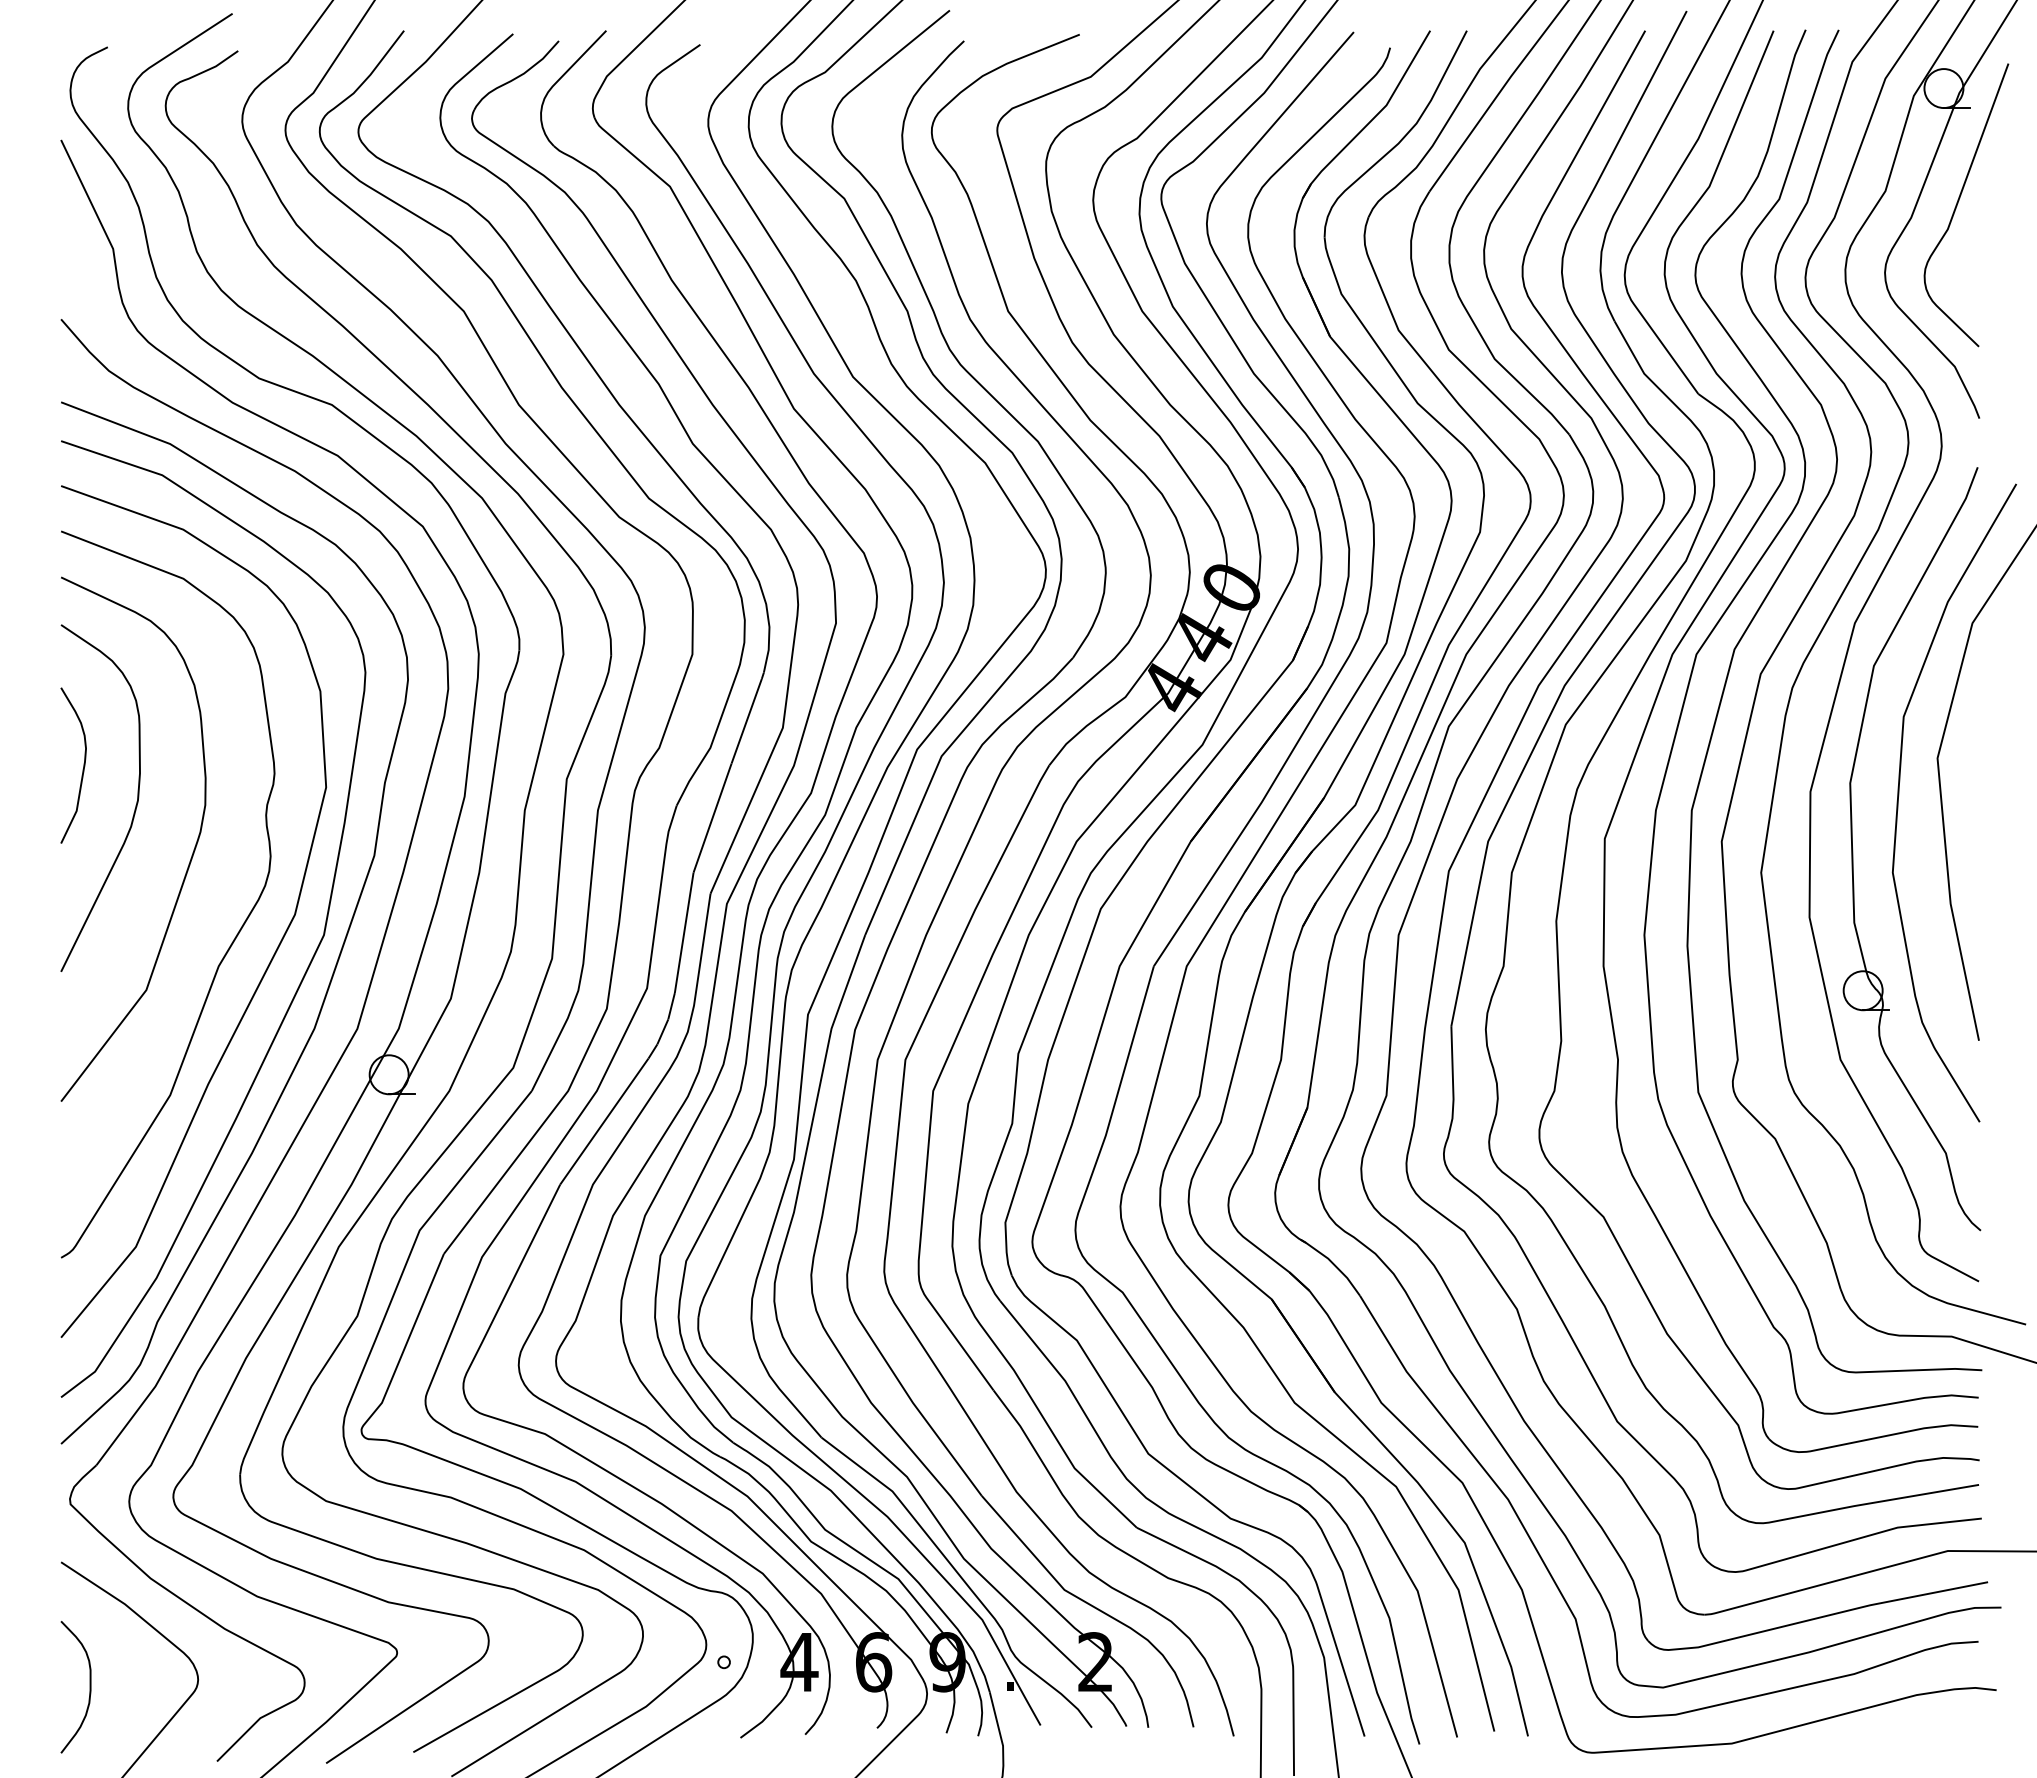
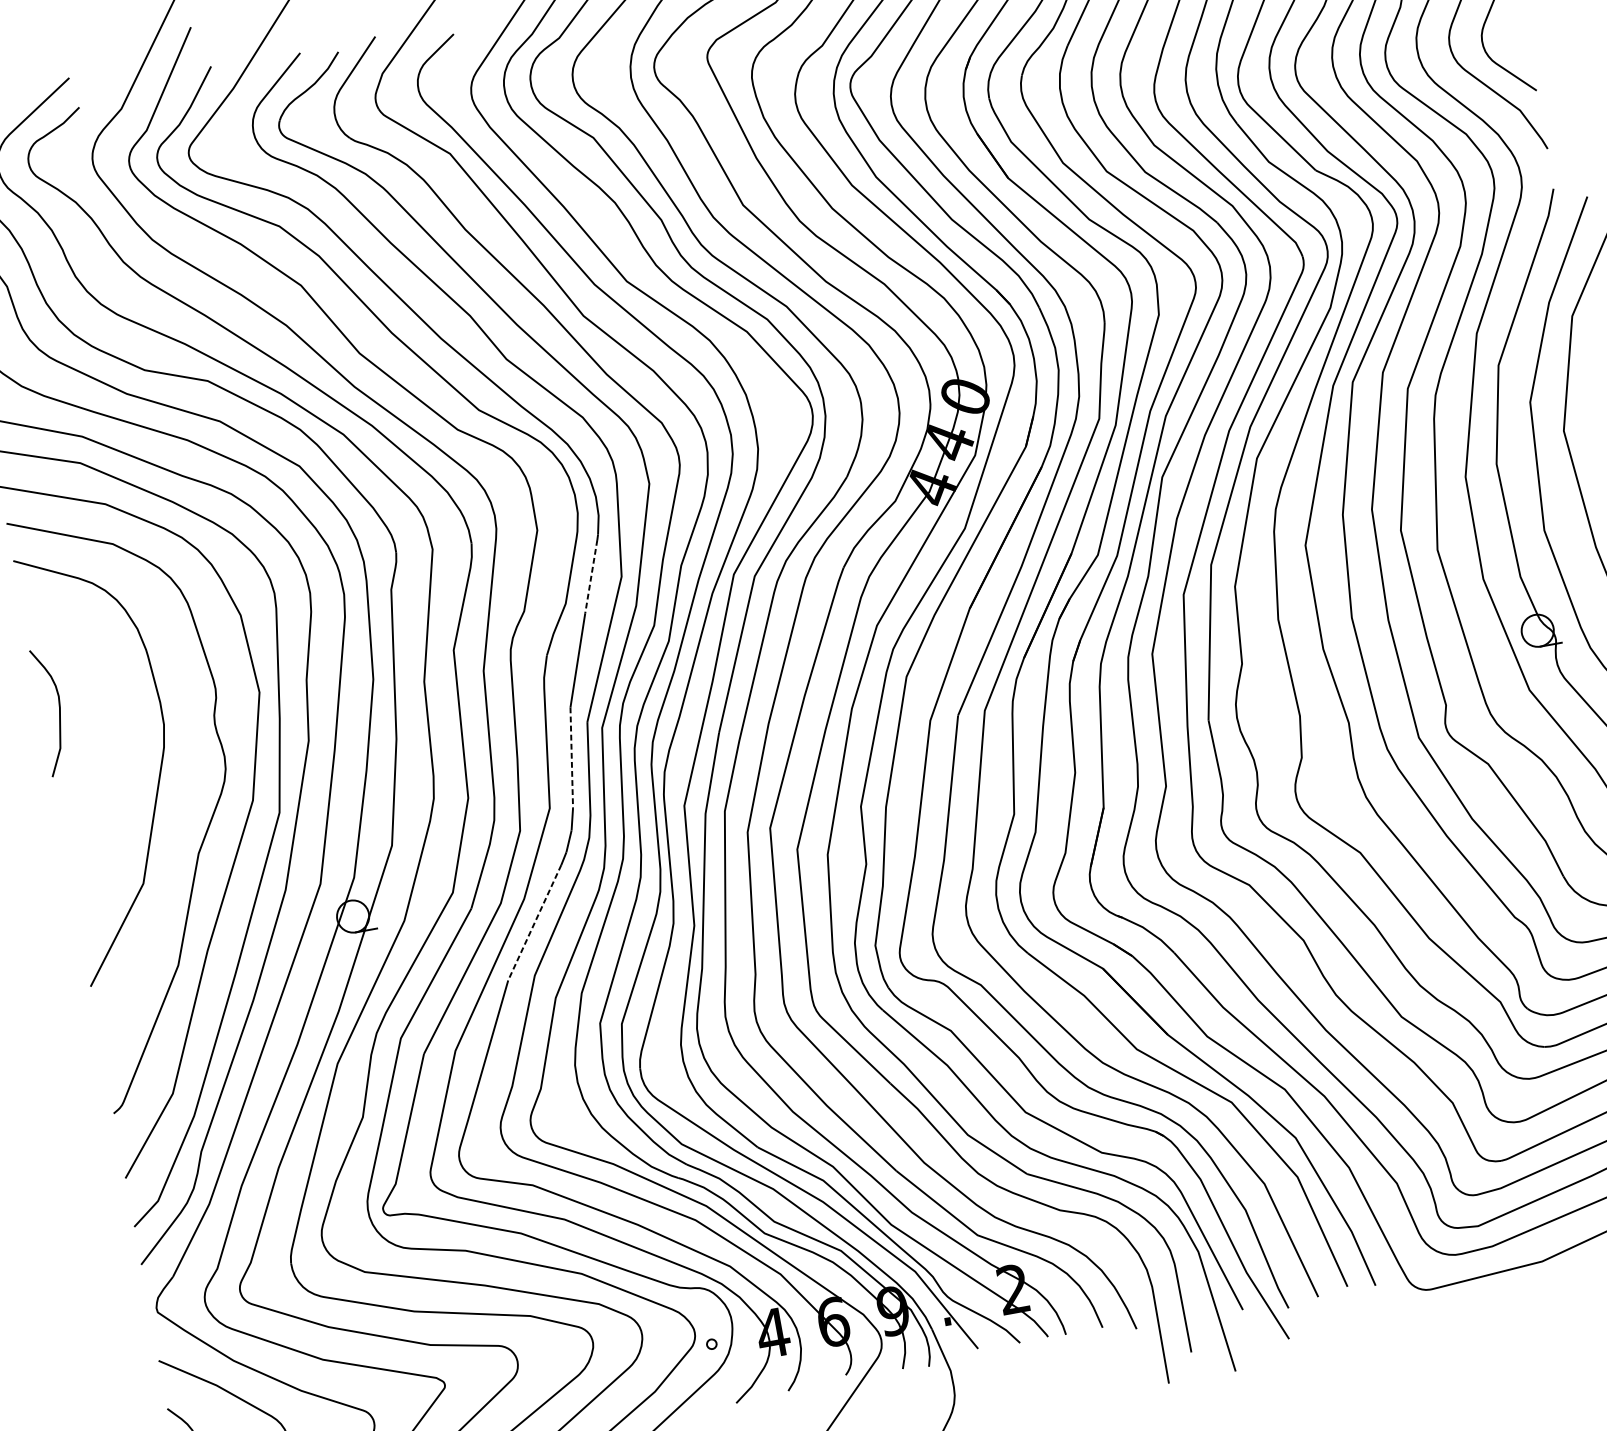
line: (746, 721) -> (591, 576), solid -> dashed
curve: (135, 805) -> (107, 735), removed
line: (684, 932) -> (571, 757), solid -> dashed
line: (604, 1121) -> (534, 922), solid -> dashed

